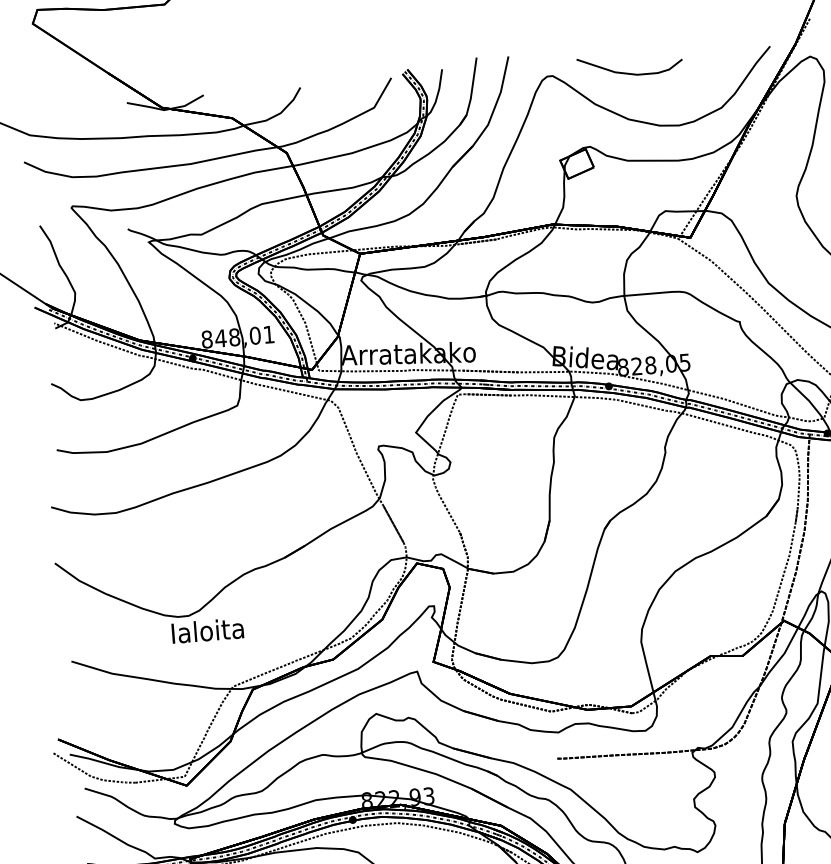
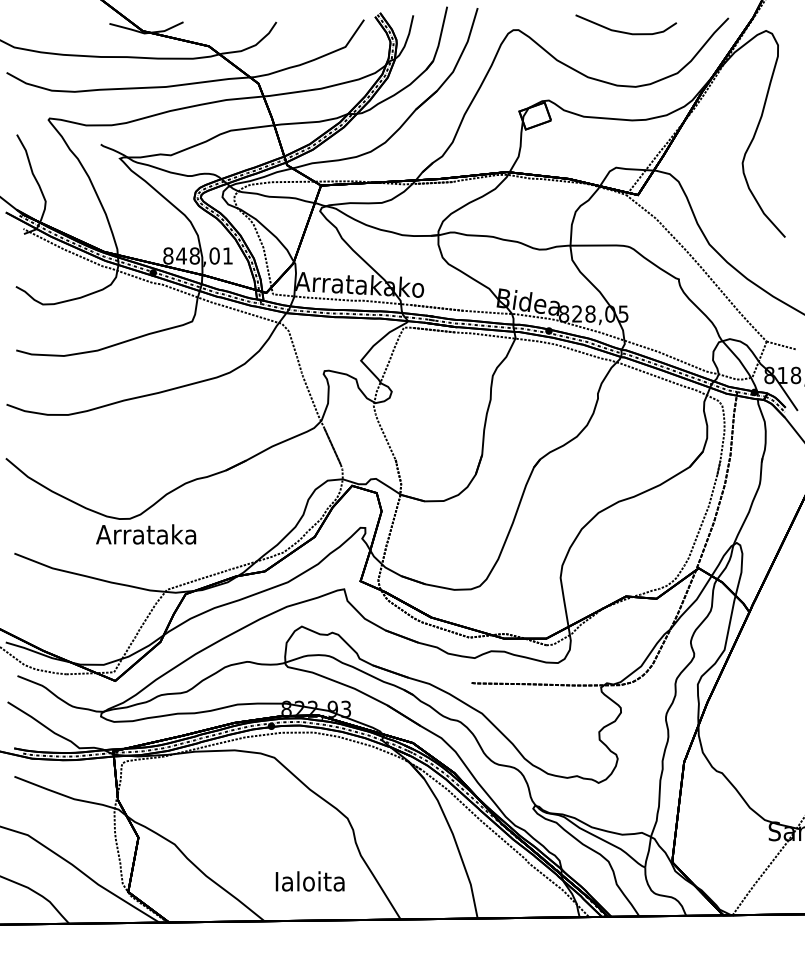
curve: (628, 72) -> (624, 31), moved
text: (207, 630) -> (146, 534), Ialoita -> Arrataka

